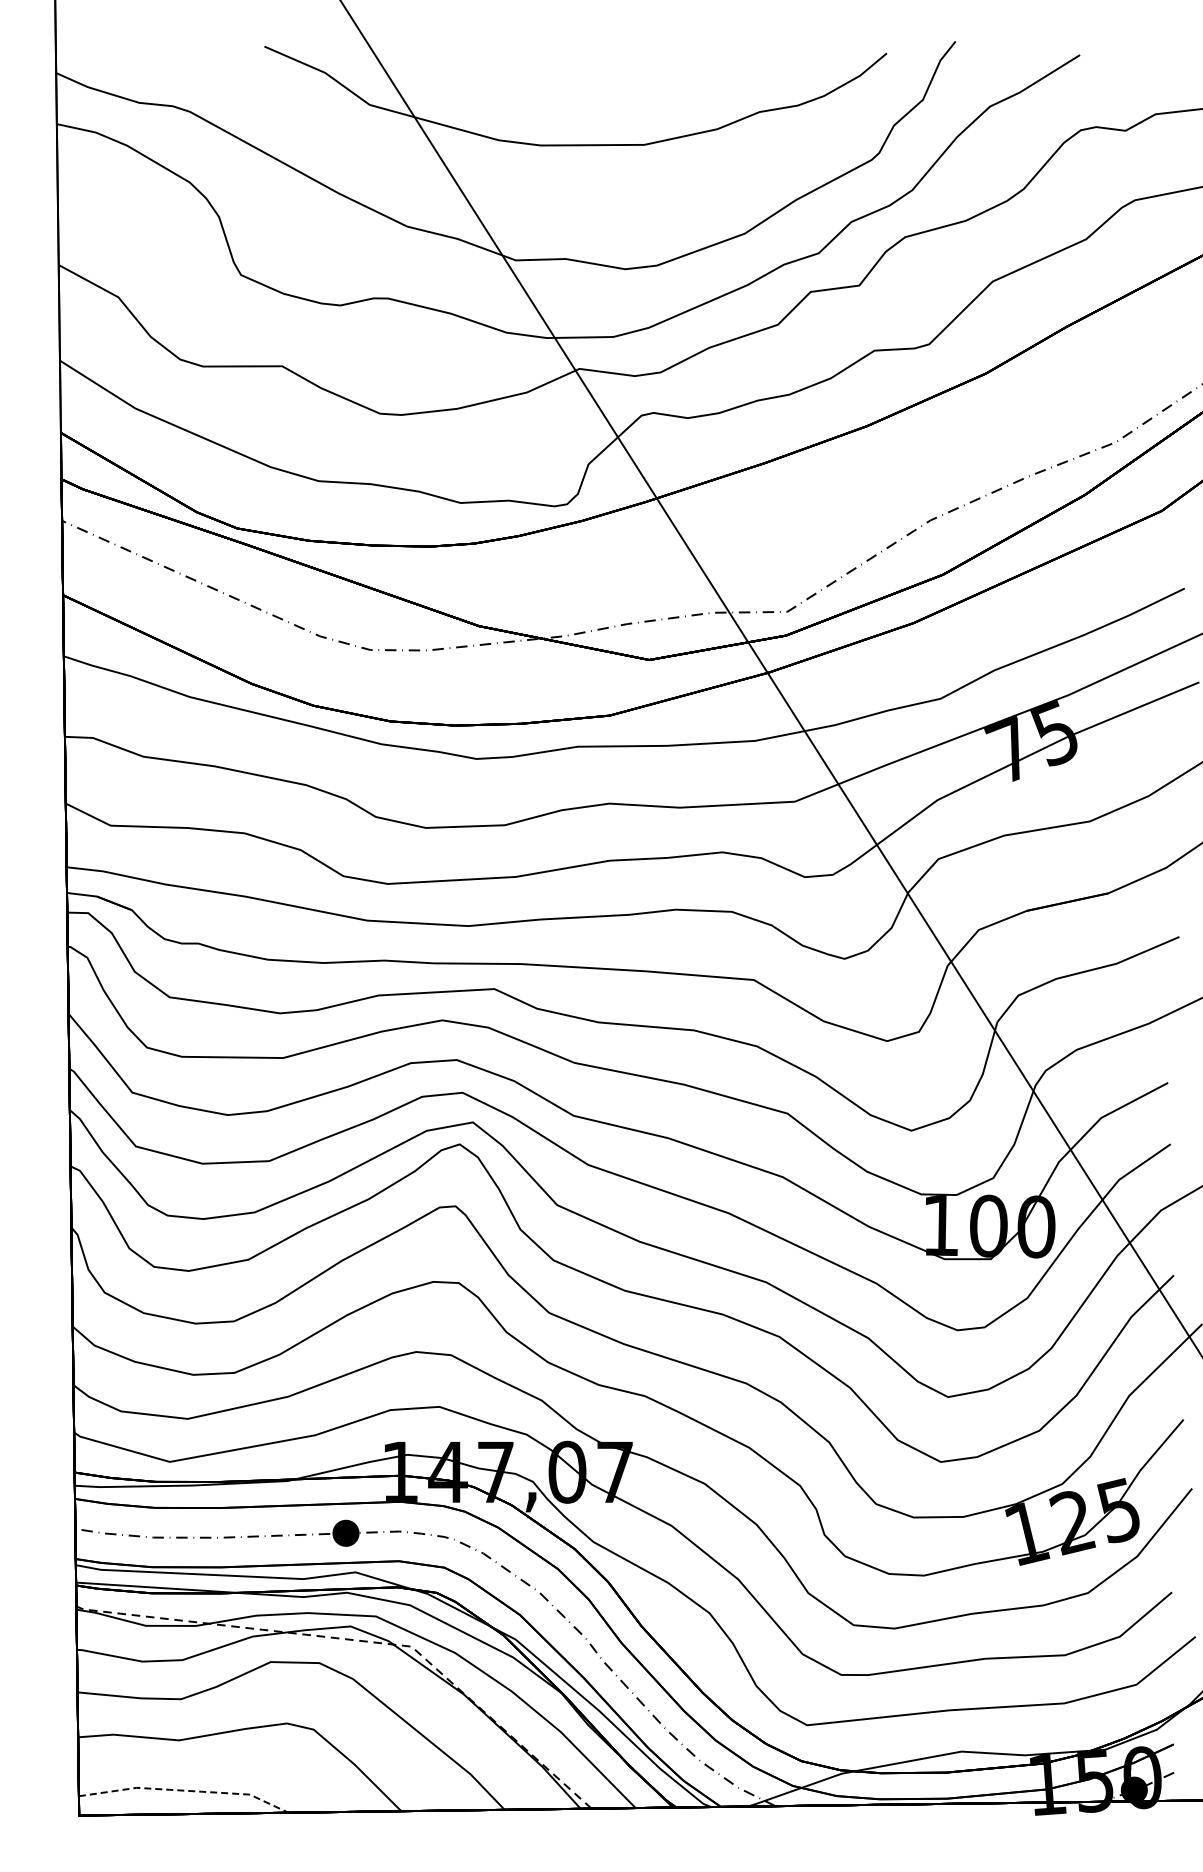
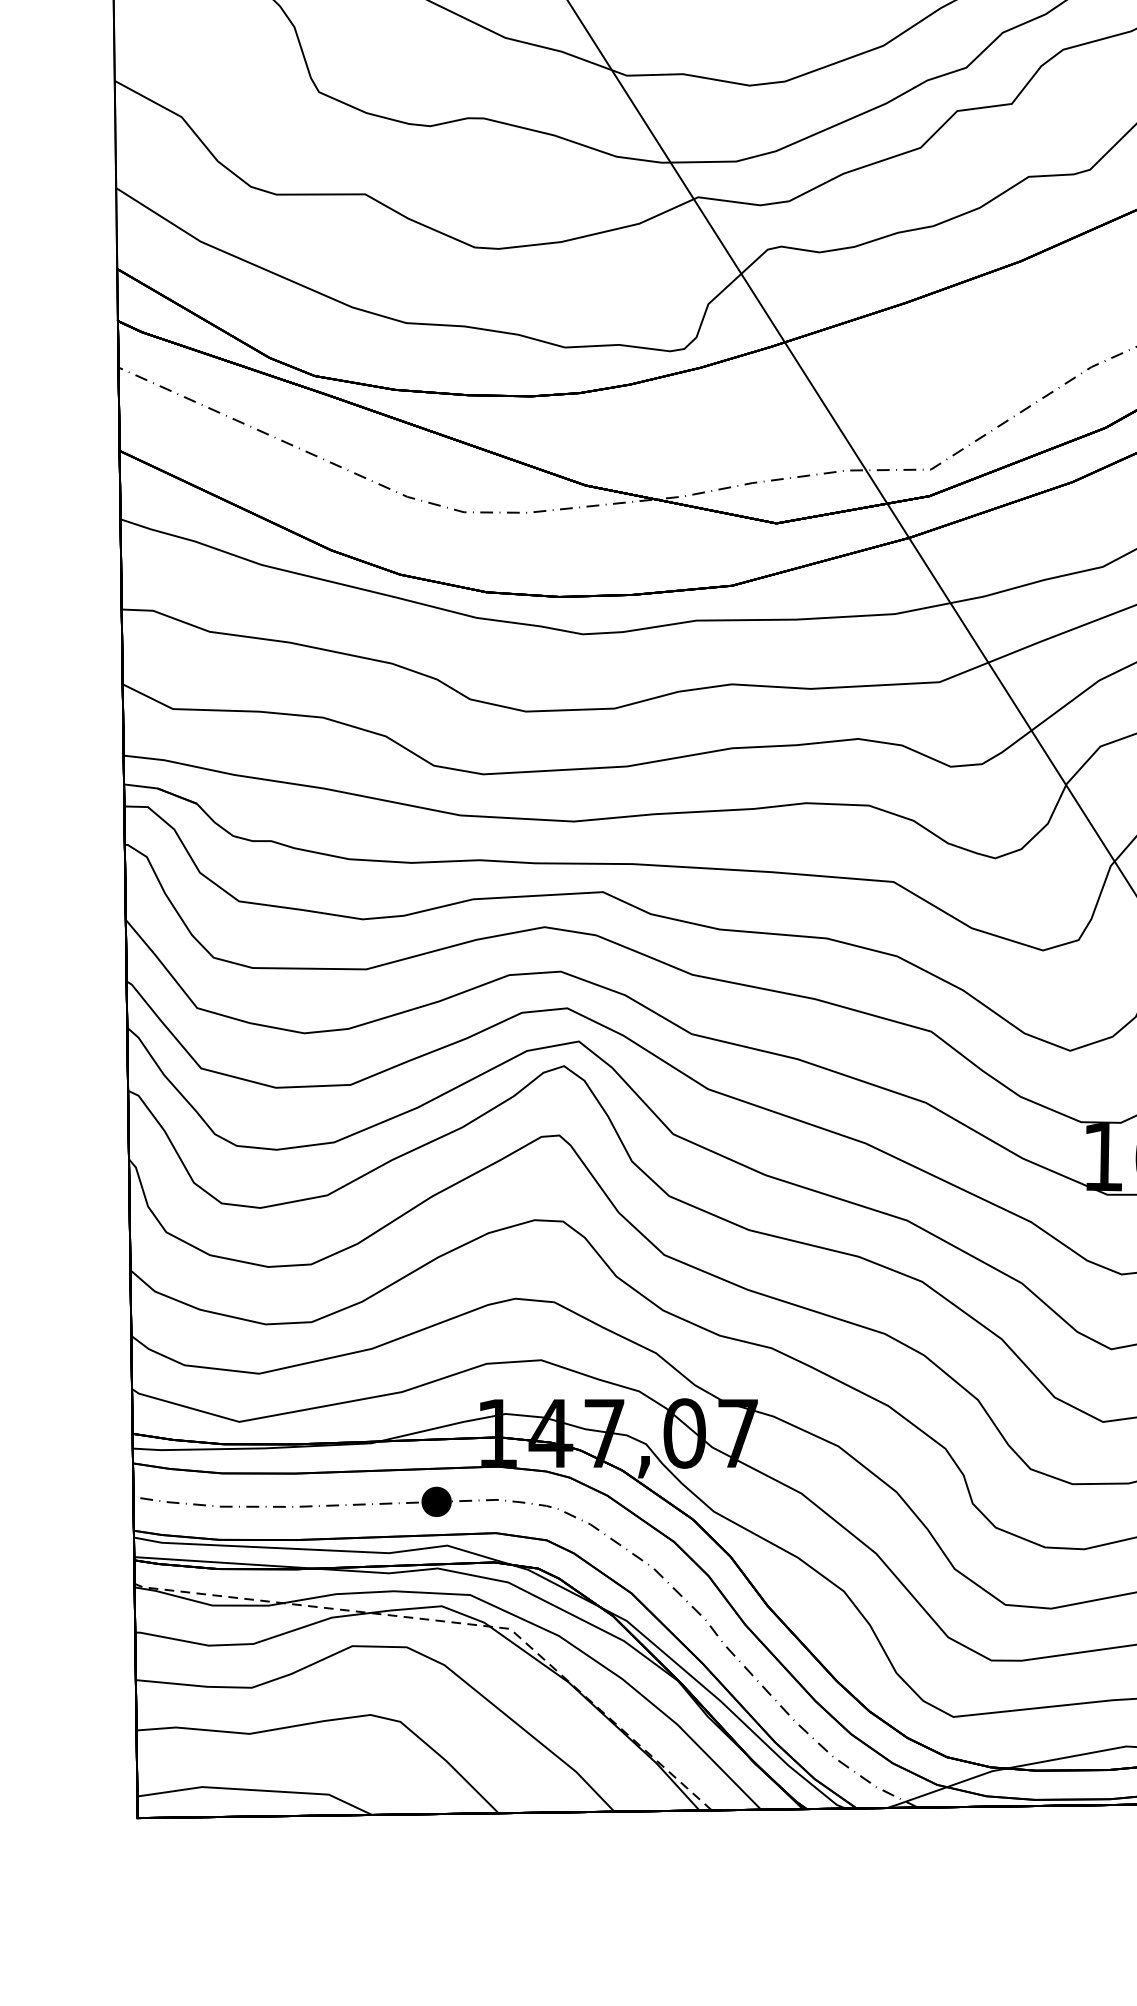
line: (185, 1790) -> (256, 1790), dashed -> solid

